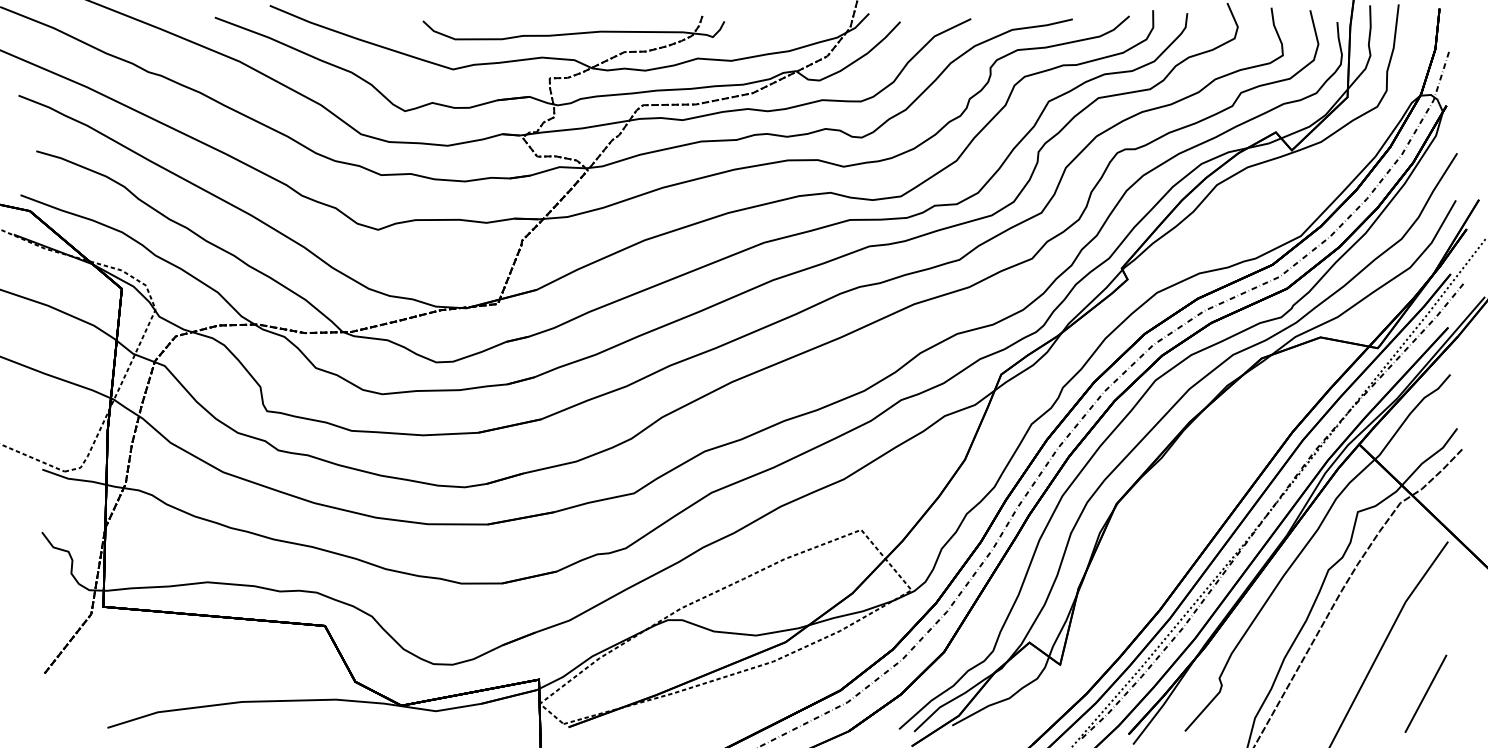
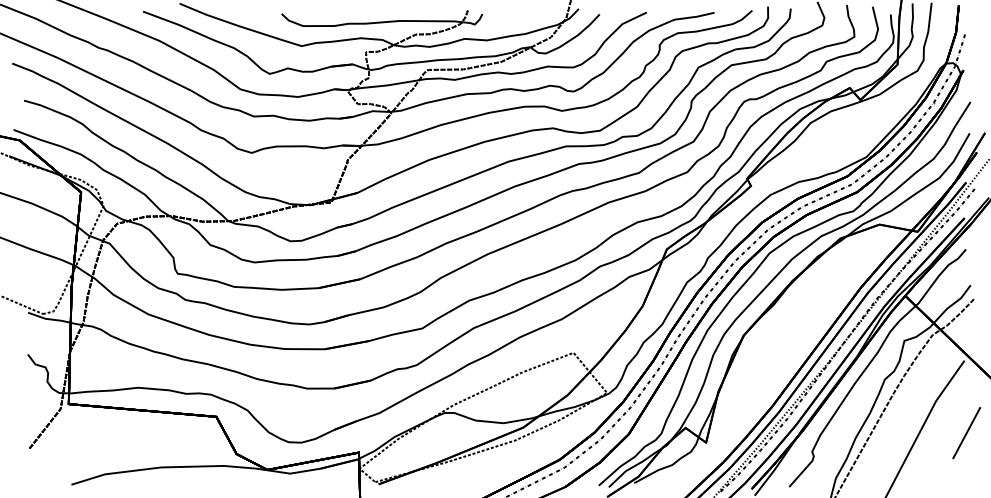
line: (1425, 694) -> (966, 433), moved

